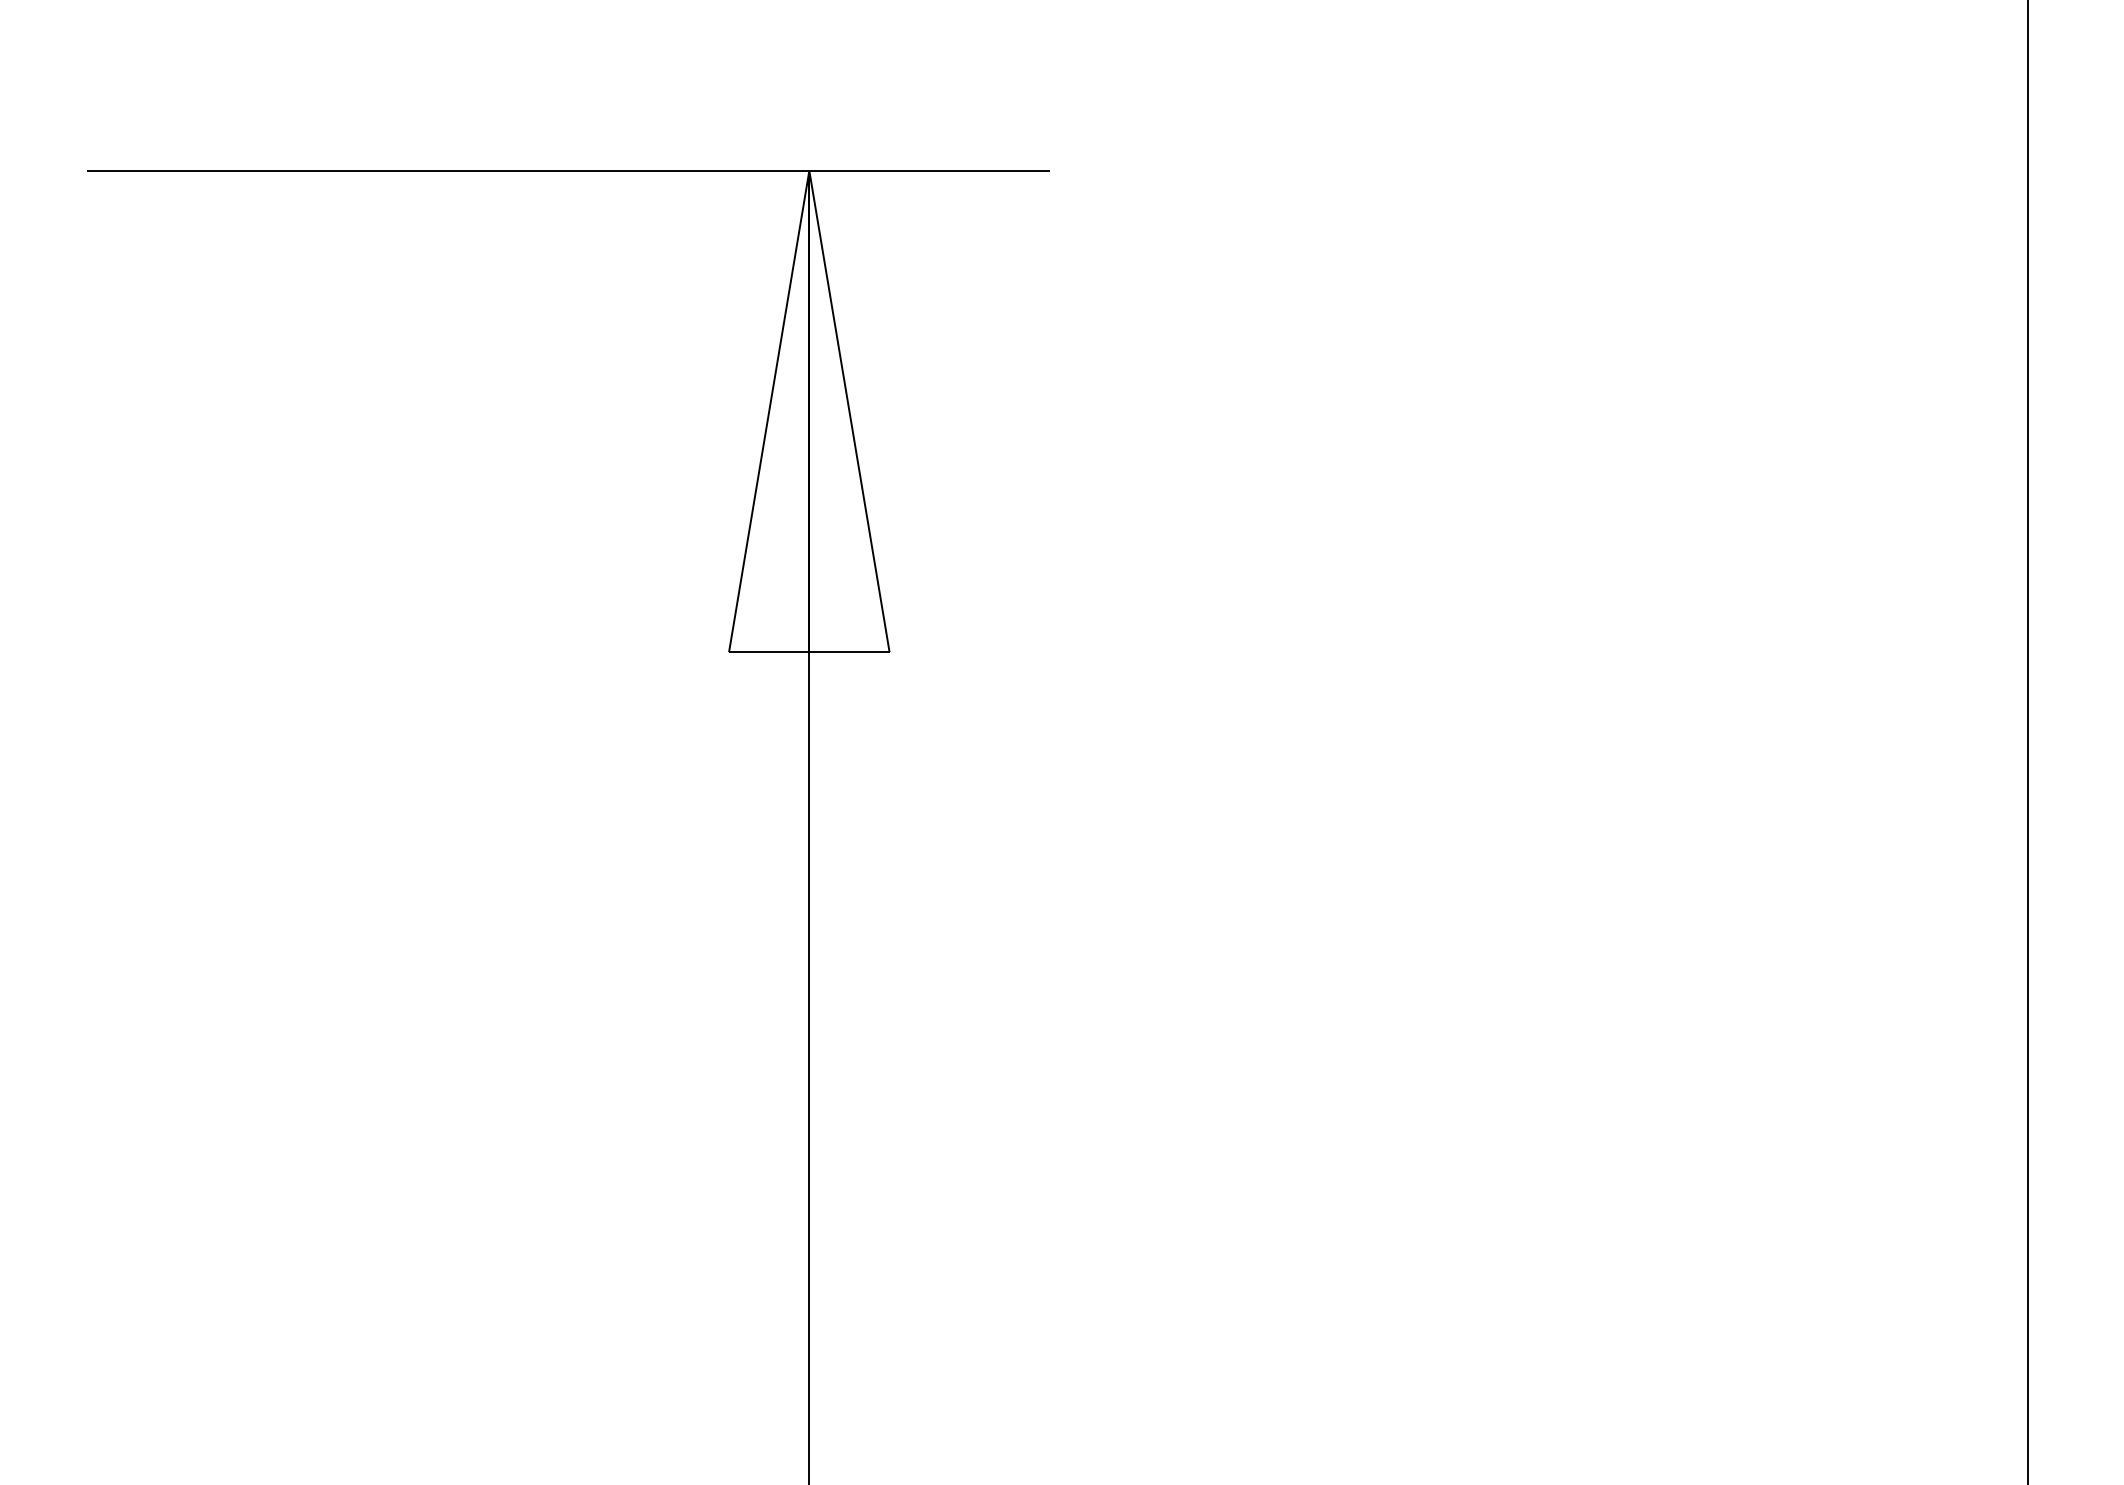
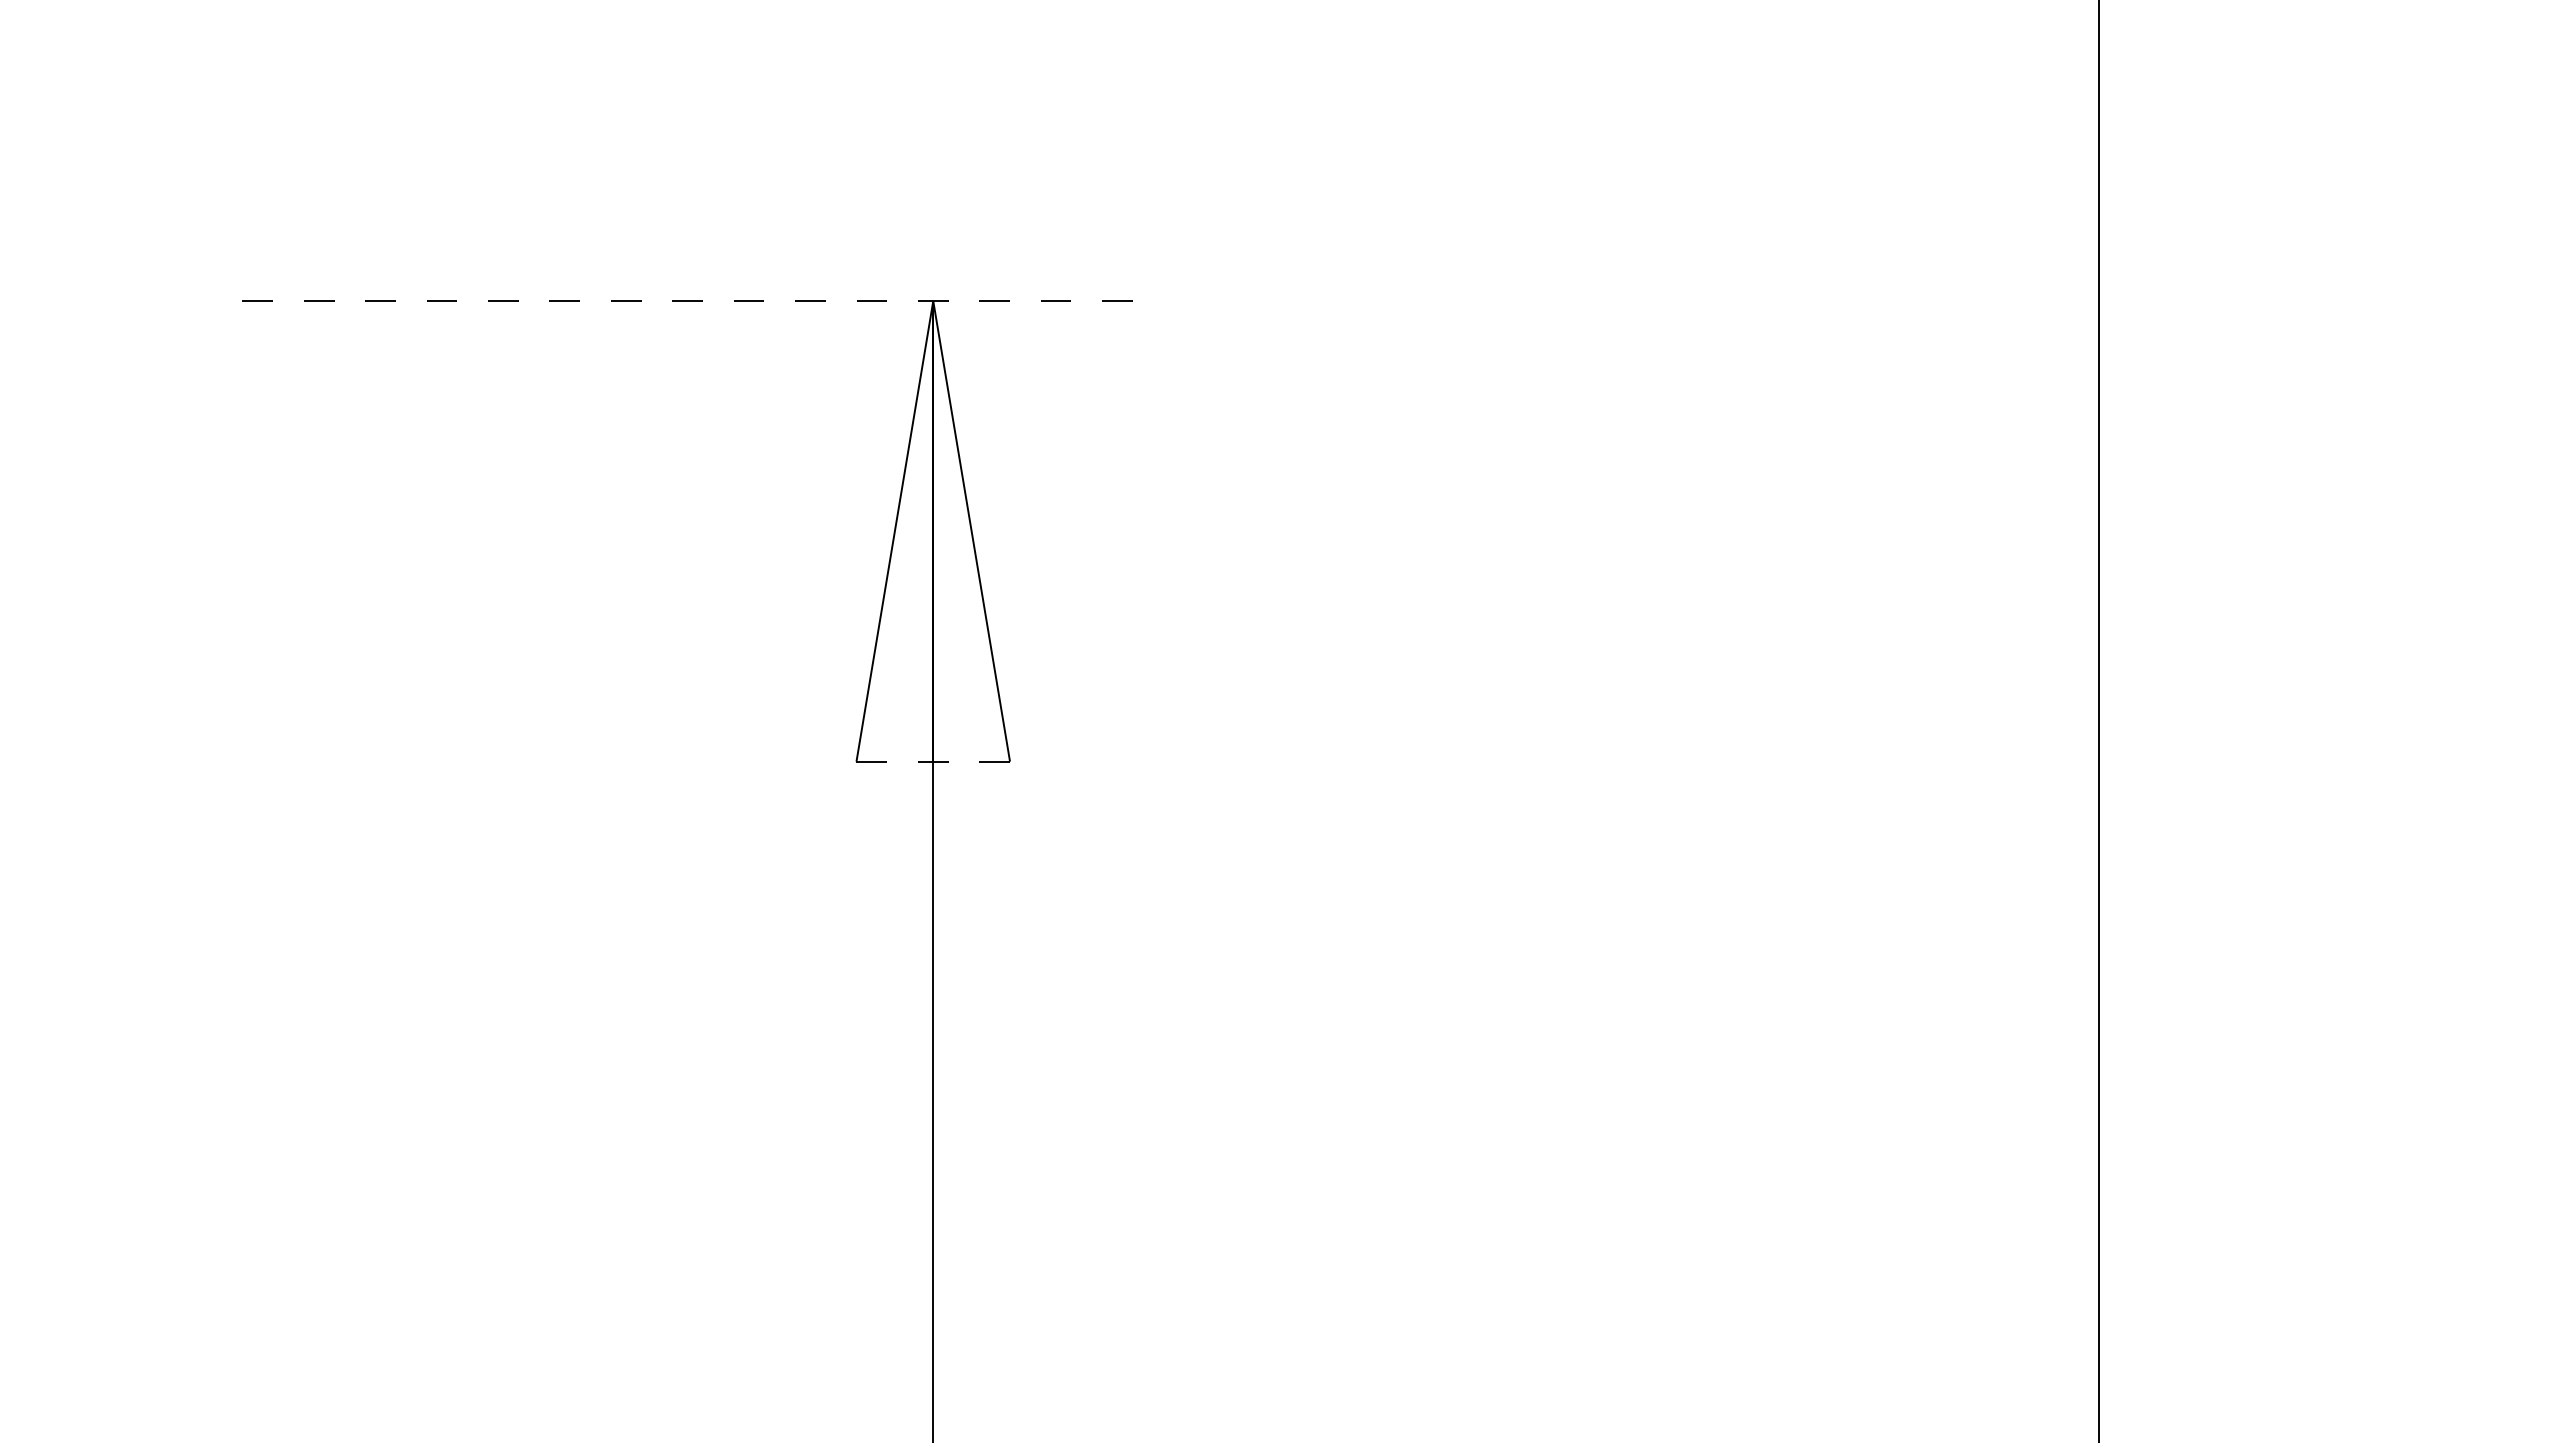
line: (568, 171) -> (702, 301), solid -> dashed
line: (809, 652) -> (933, 761), solid -> dashed

